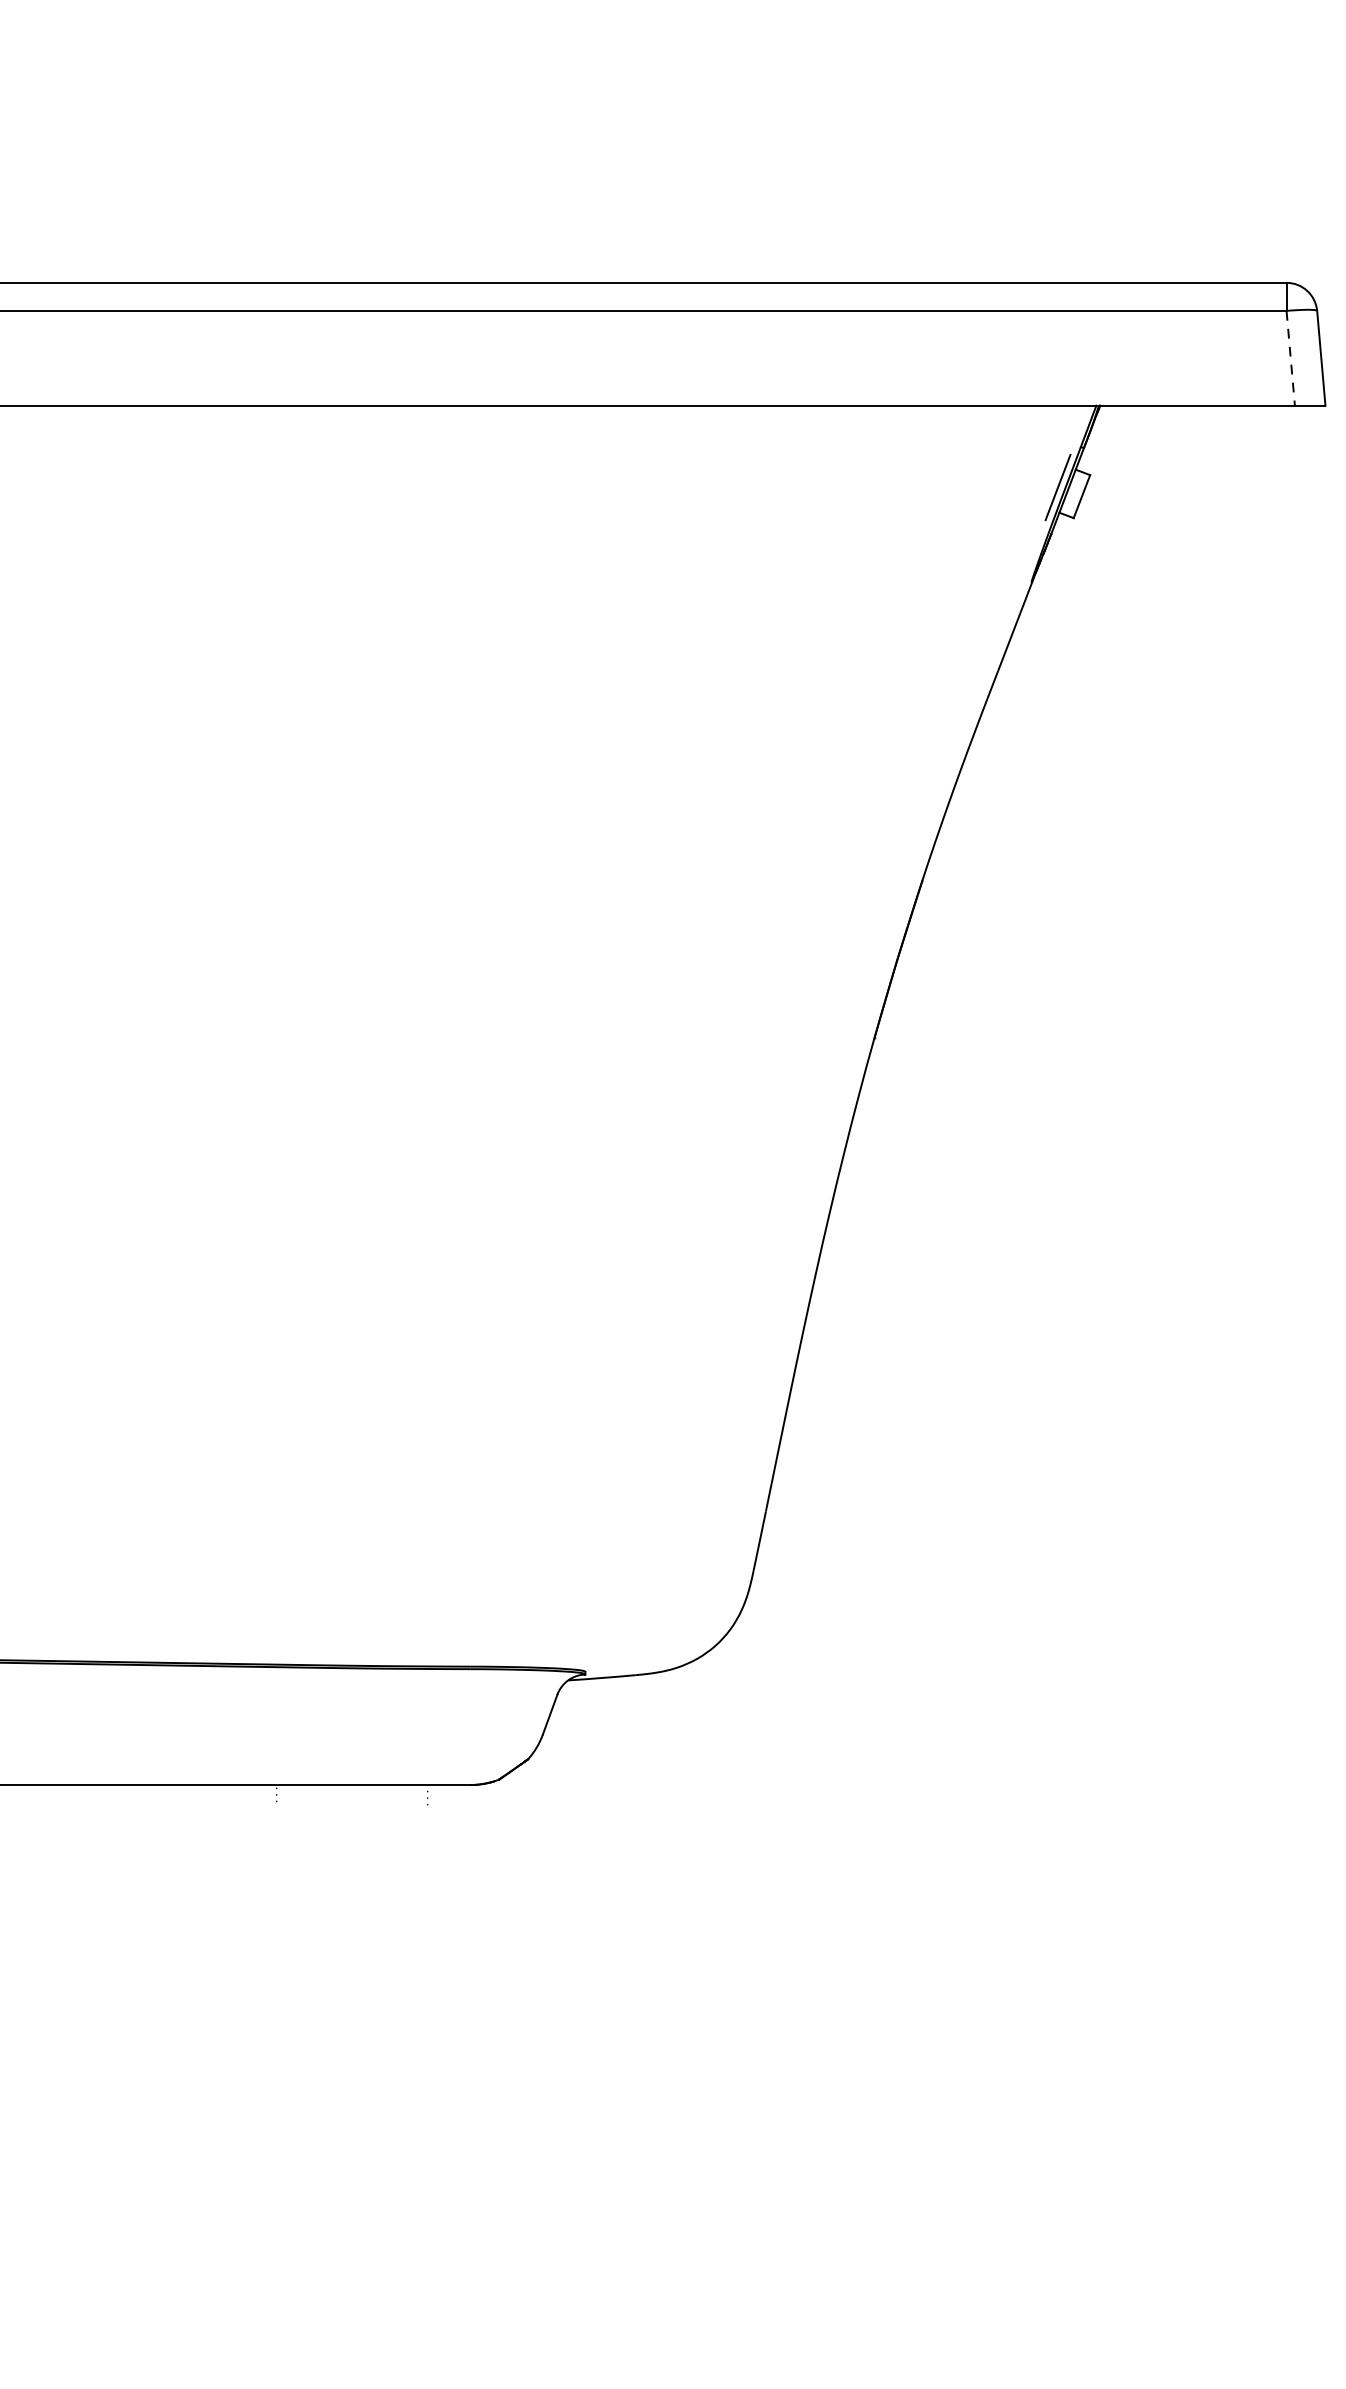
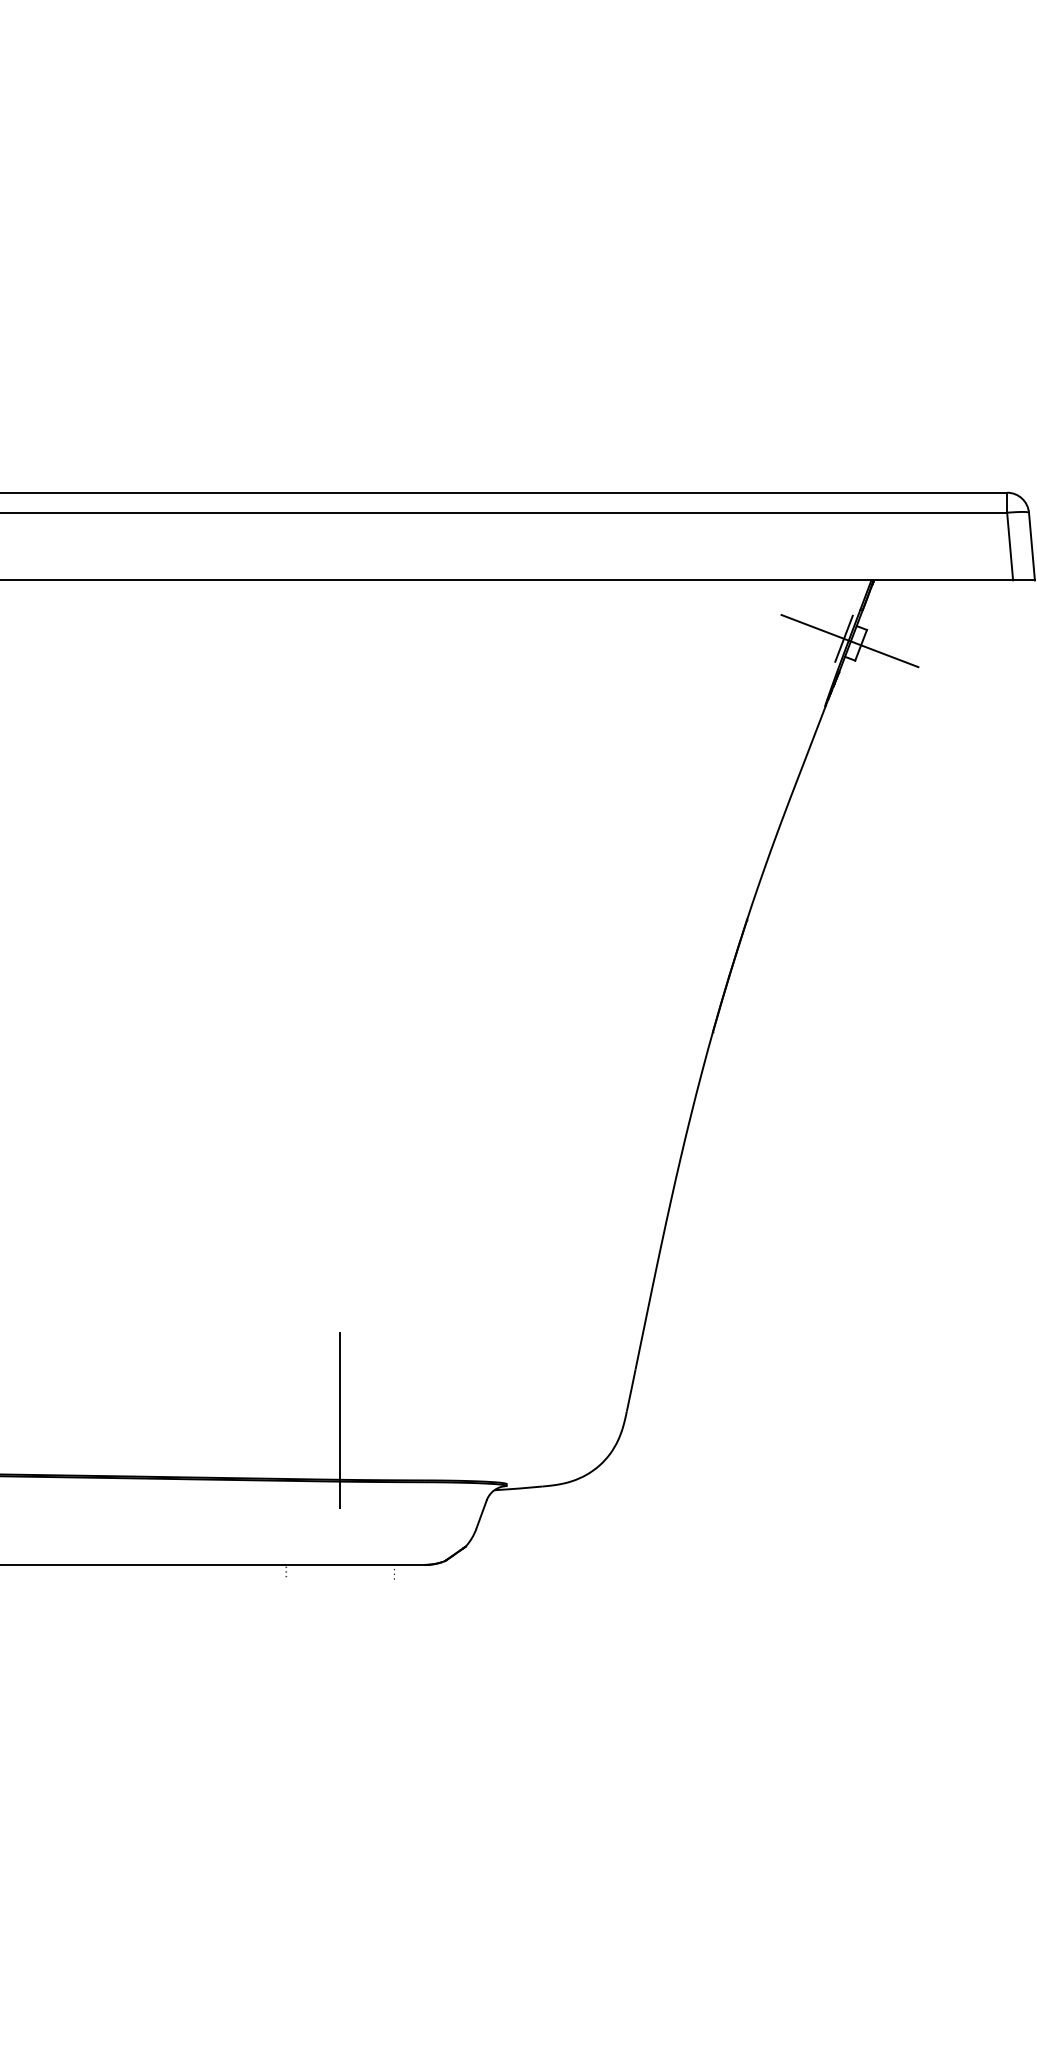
line: (1291, 358) -> (1010, 546), dashed -> solid
line: (1065, 489) -> (849, 640), added
line: (352, 1581) -> (340, 1419), added

